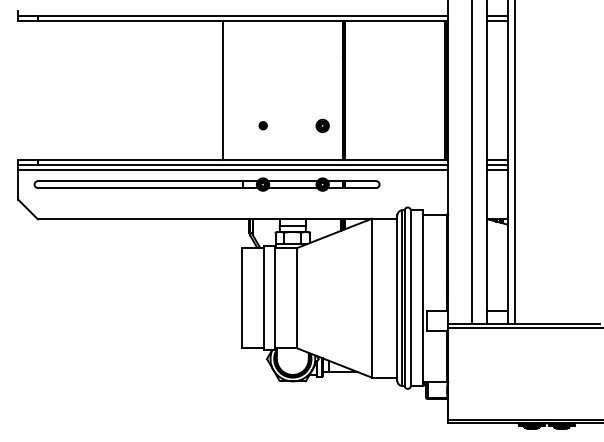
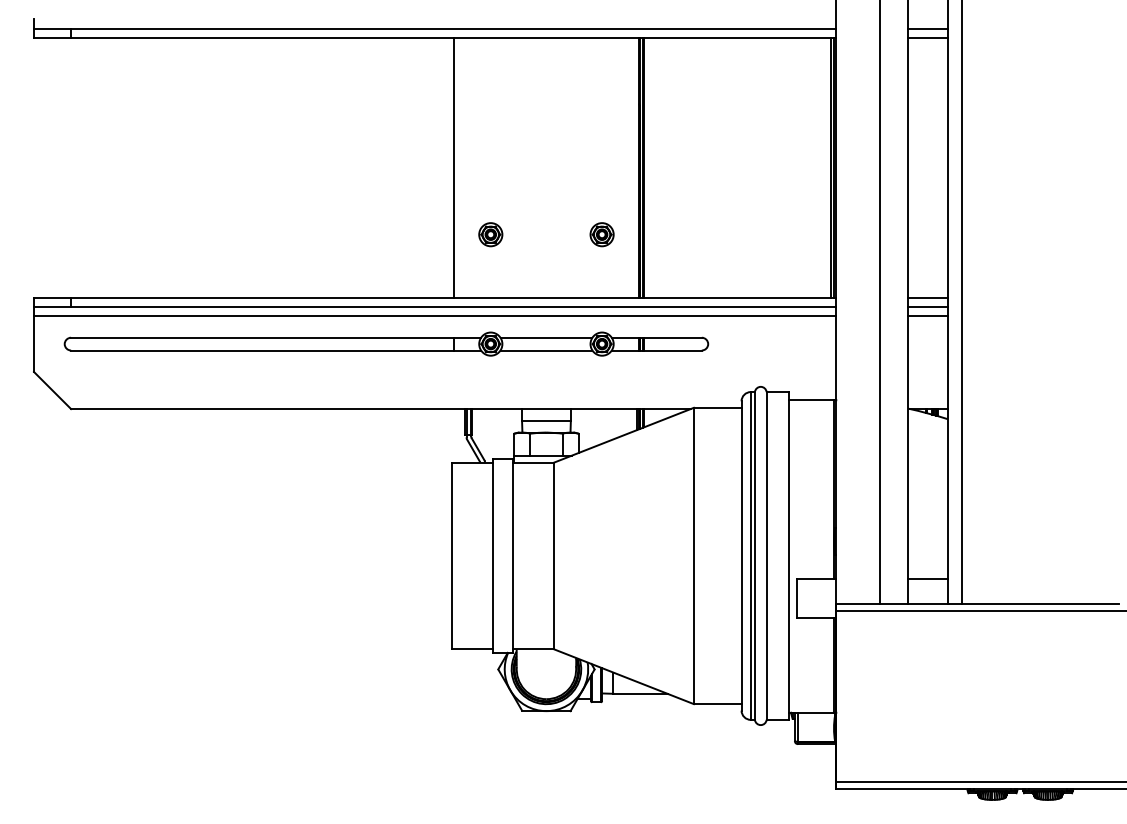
line: (223, 89) -> (454, 166), moved
part: (263, 125) -> (491, 233), size x1.67

